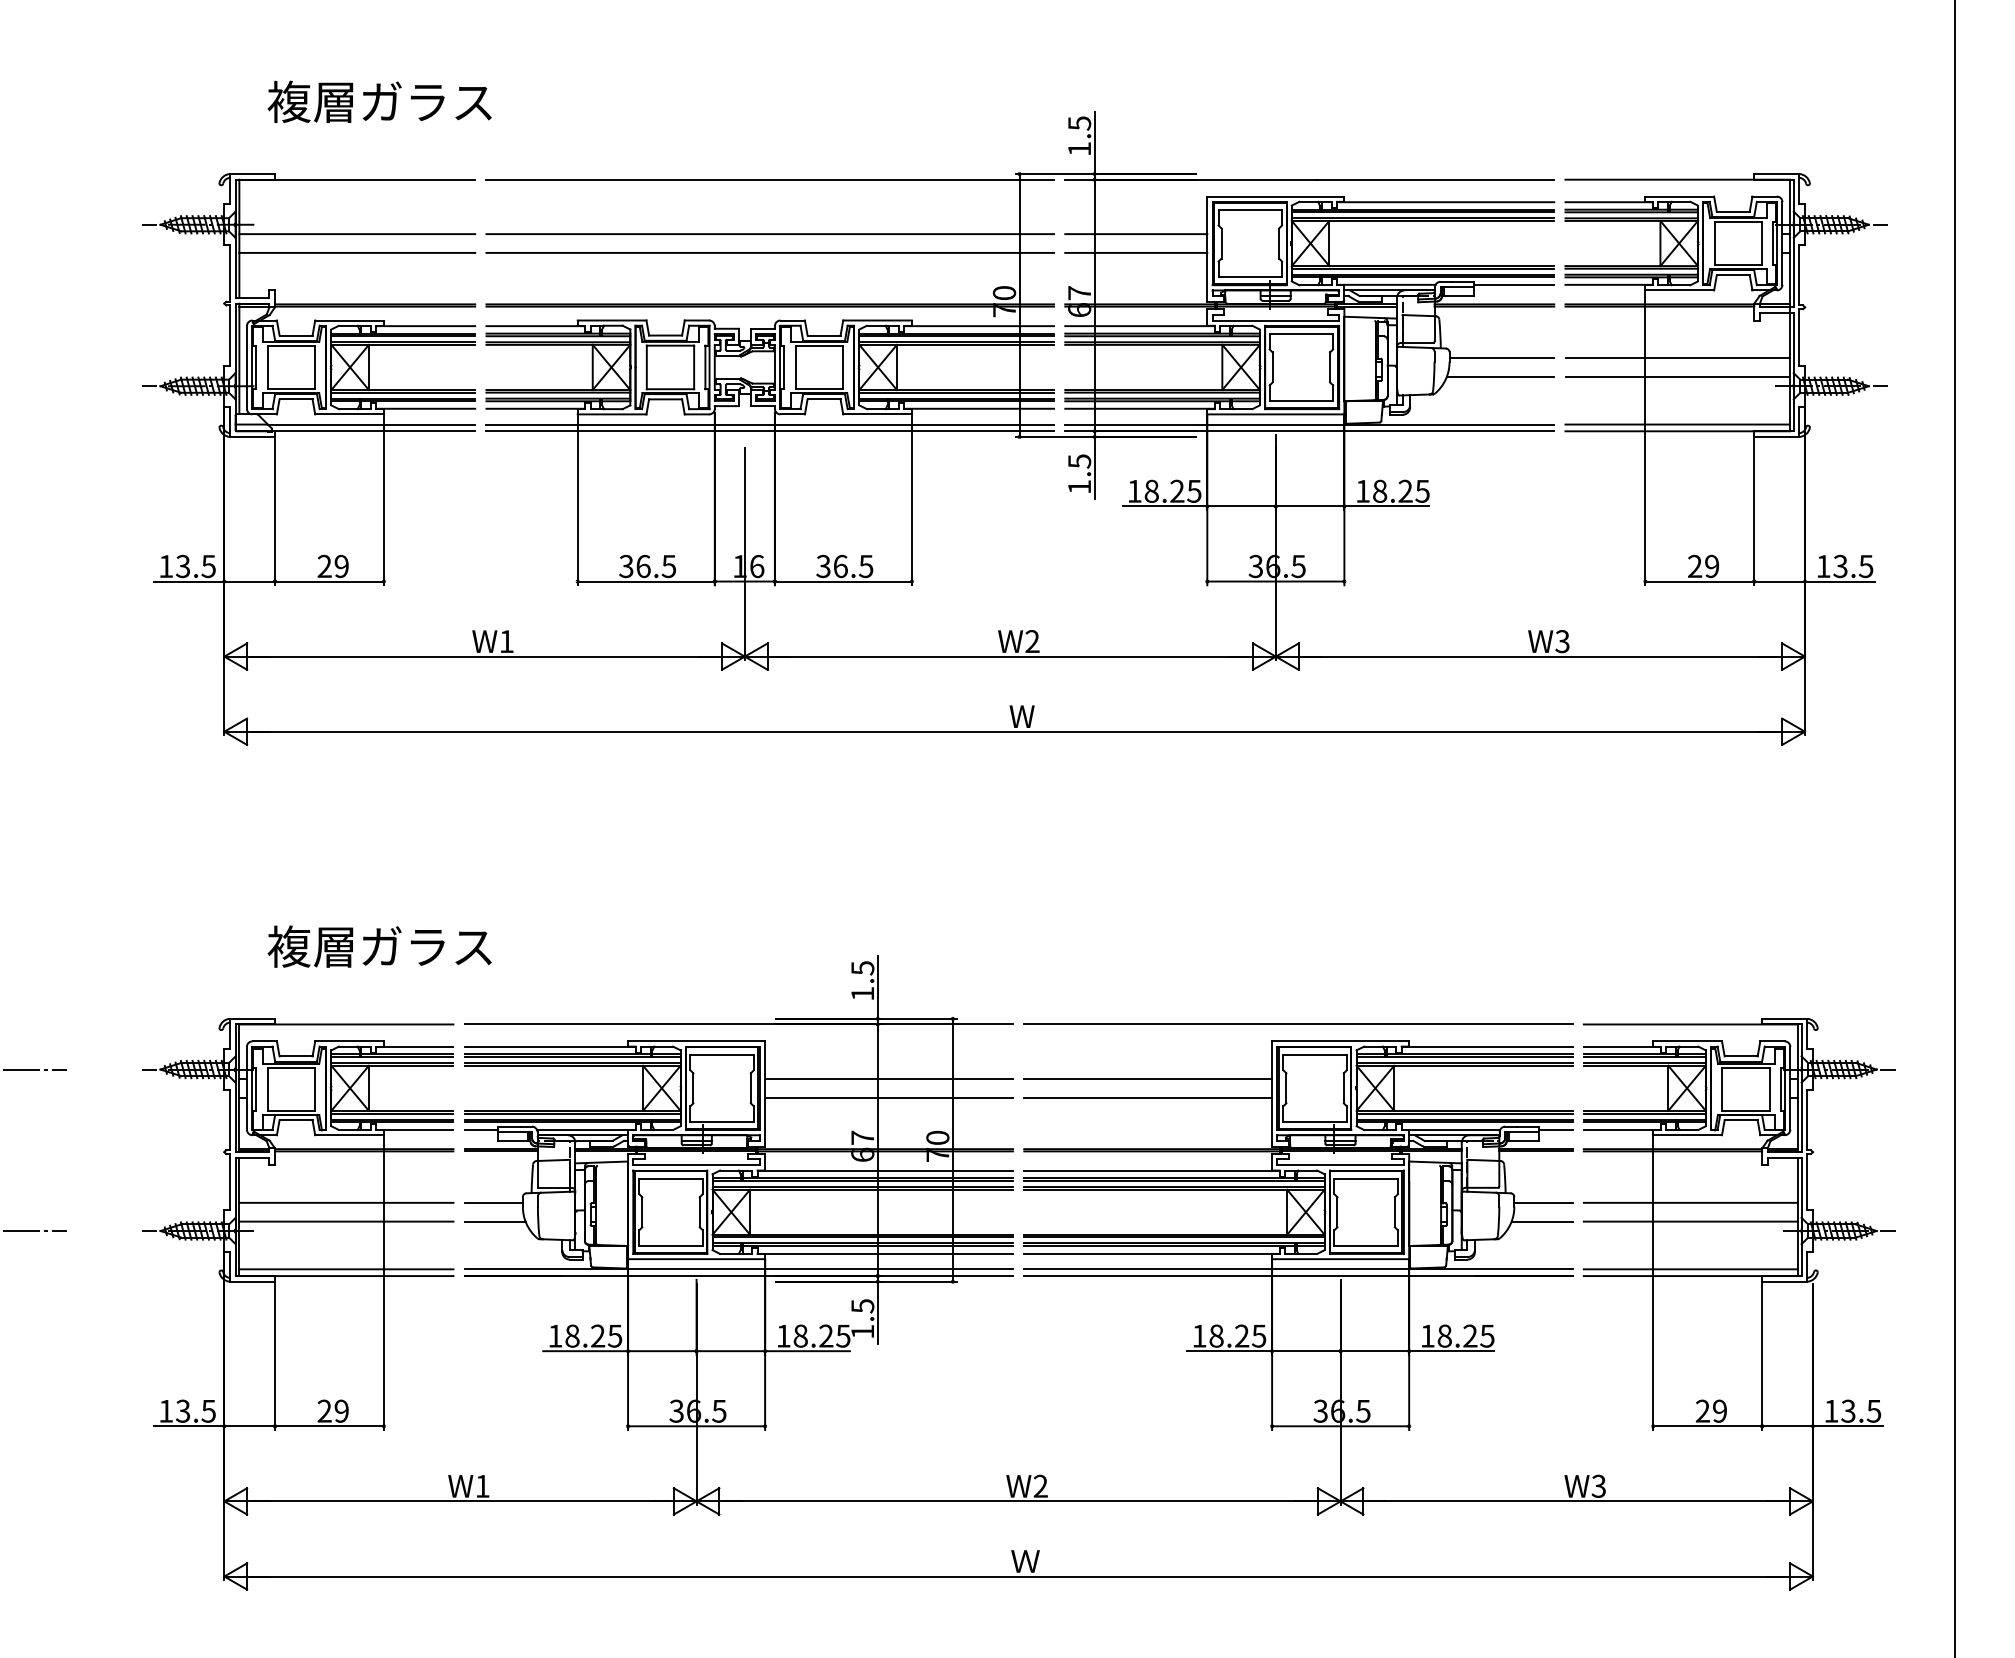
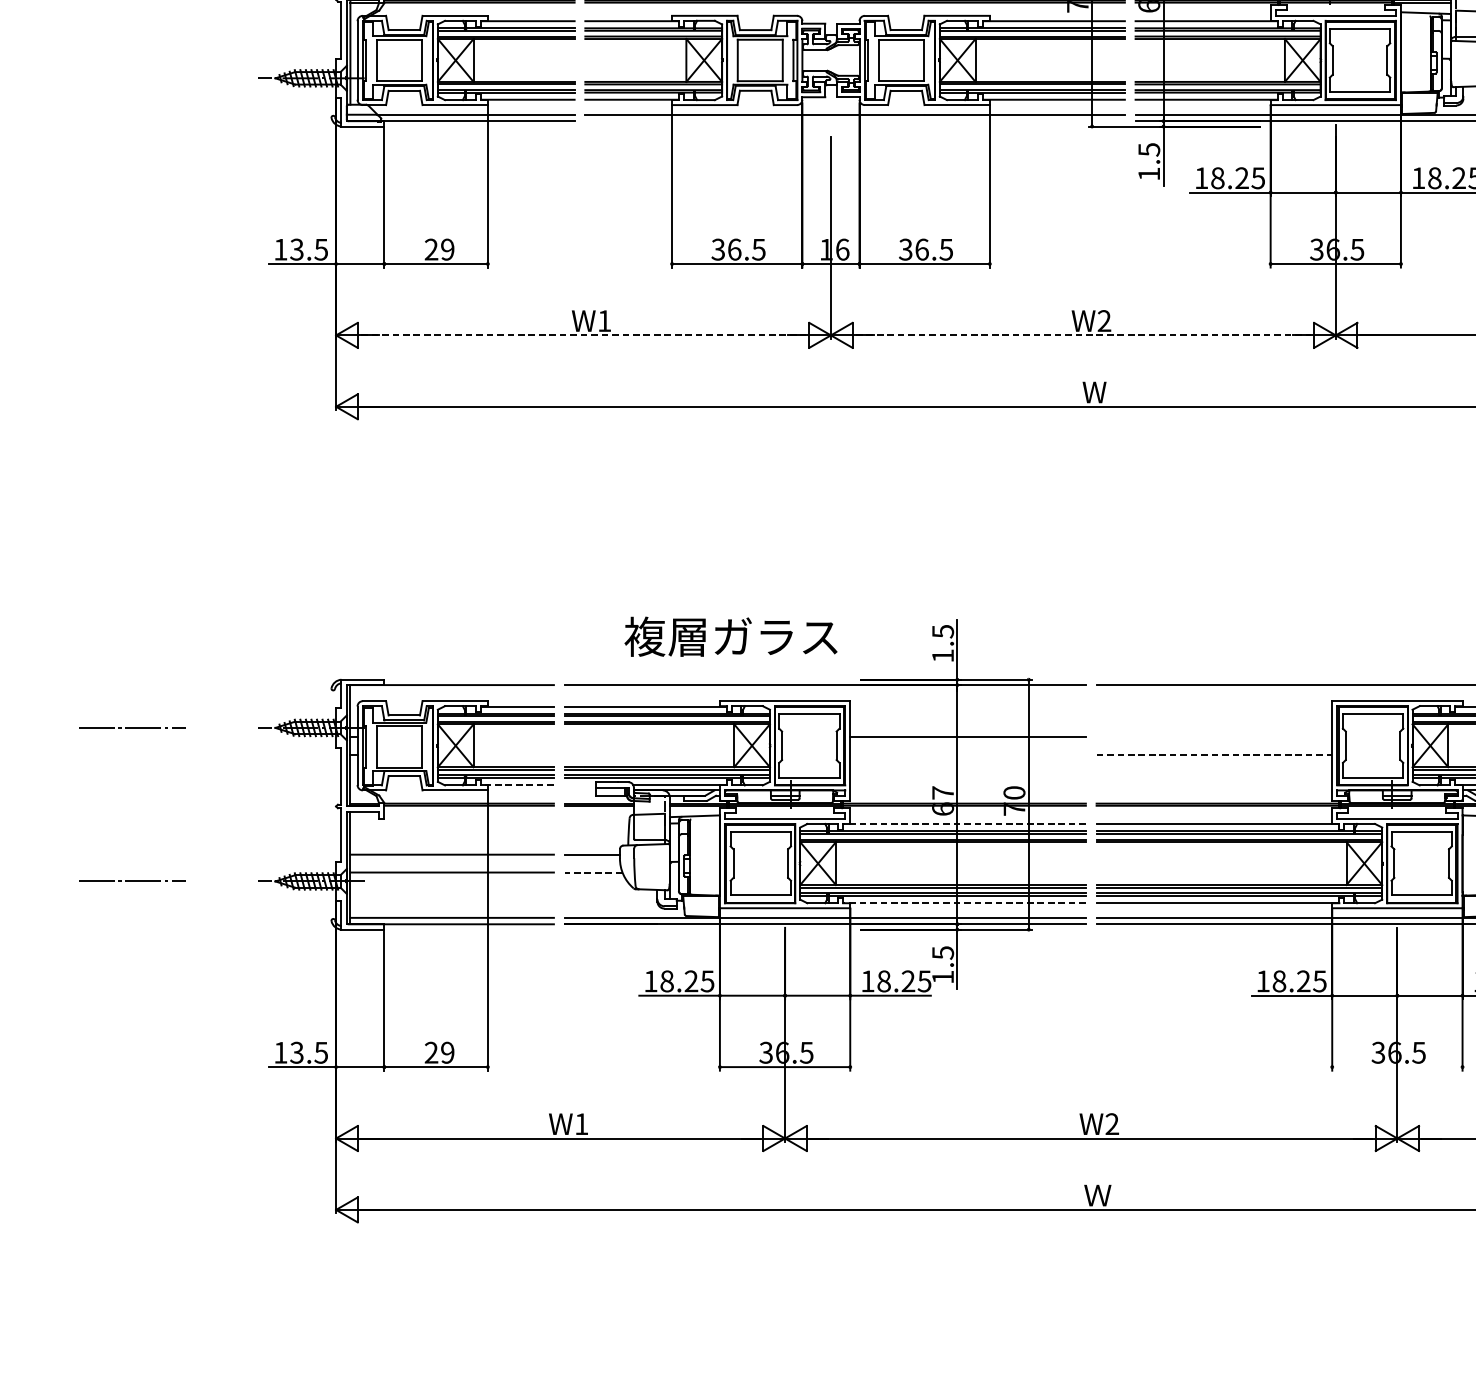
line: (770, 431) -> (855, 121), removed
line: (484, 656) -> (583, 335), solid -> dashed
line: (1010, 656) -> (1083, 335), solid -> dashed
text: (379, 946) -> (730, 636), moved
line: (1148, 1078) -> (1214, 736), removed
line: (888, 1097) -> (967, 754), removed
line: (1148, 1097) -> (1214, 754), solid -> dashed
line: (414, 1129) -> (516, 784), solid -> dashed
line: (481, 1129) -> (580, 784), removed
line: (885, 1170) -> (964, 823), solid -> dashed
line: (494, 1221) -> (592, 872), solid -> dashed
line: (885, 1253) -> (964, 902), solid -> dashed
line: (1340, 1426) -> (1397, 1067), removed

